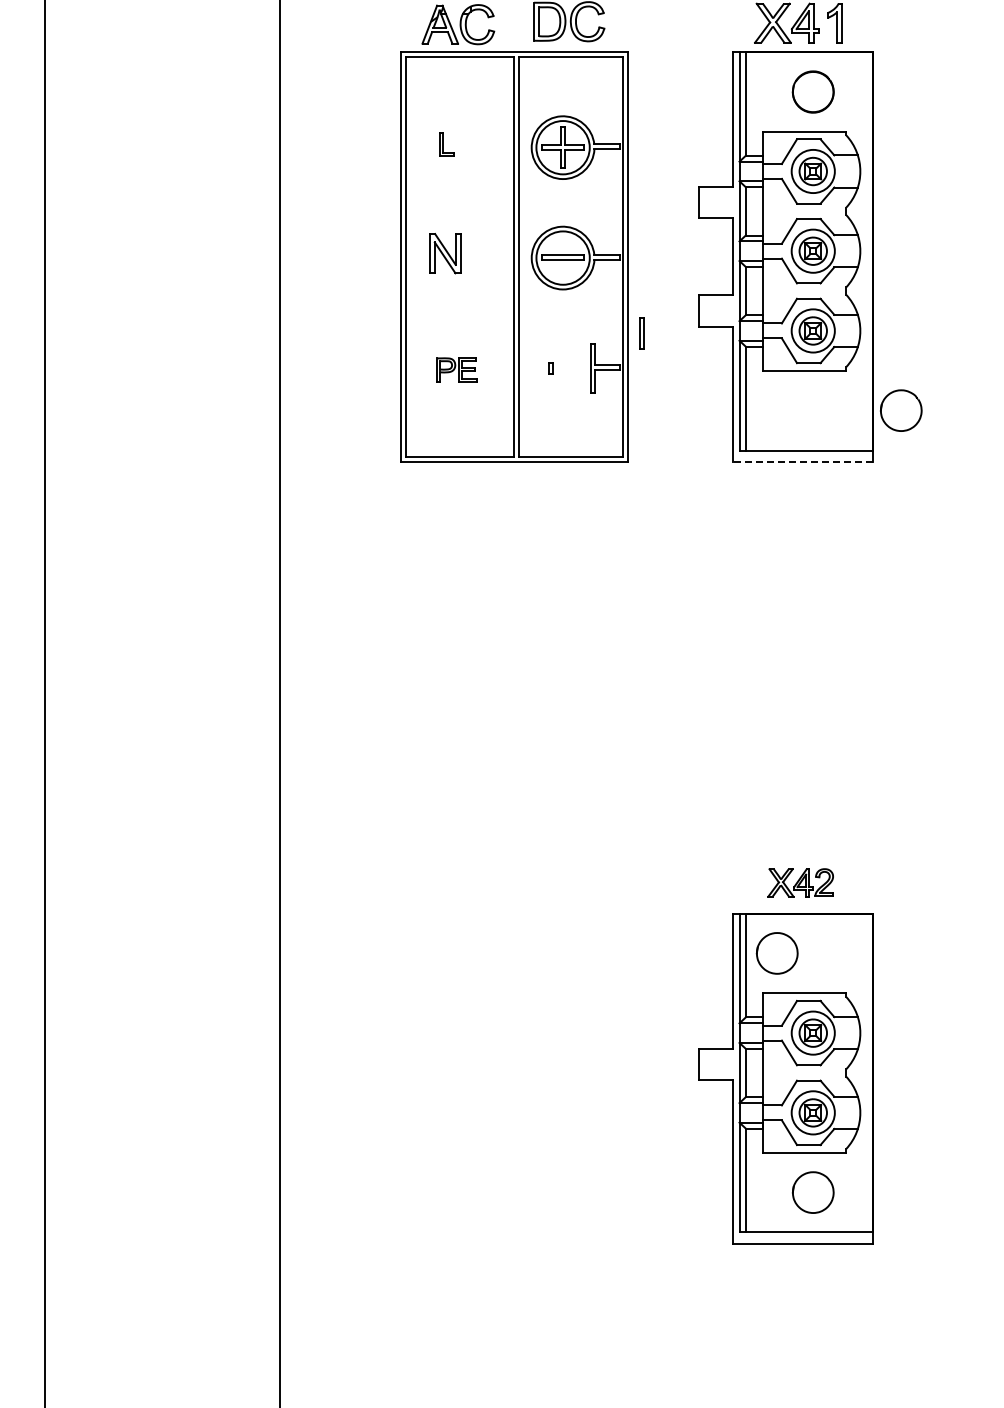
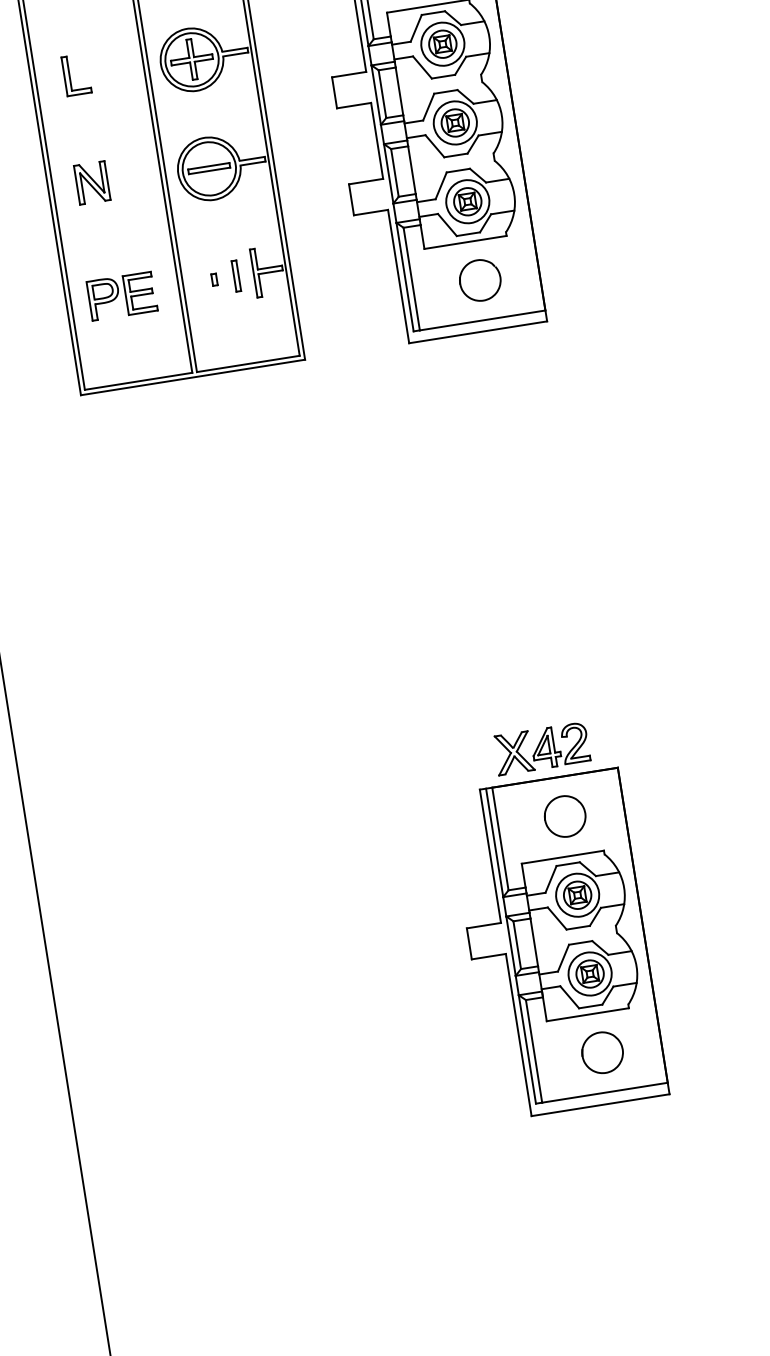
part: (446, 144) -> (76, 74), size x1.67
part: (641, 333) -> (235, 276), moved
part: (456, 369) -> (121, 295), size x1.67
part: (901, 410) -> (480, 280), moved
line: (803, 461) -> (478, 332), dashed -> solid
part: (800, 882) -> (541, 748), size x1.43
part: (776, 953) -> (564, 816), moved

